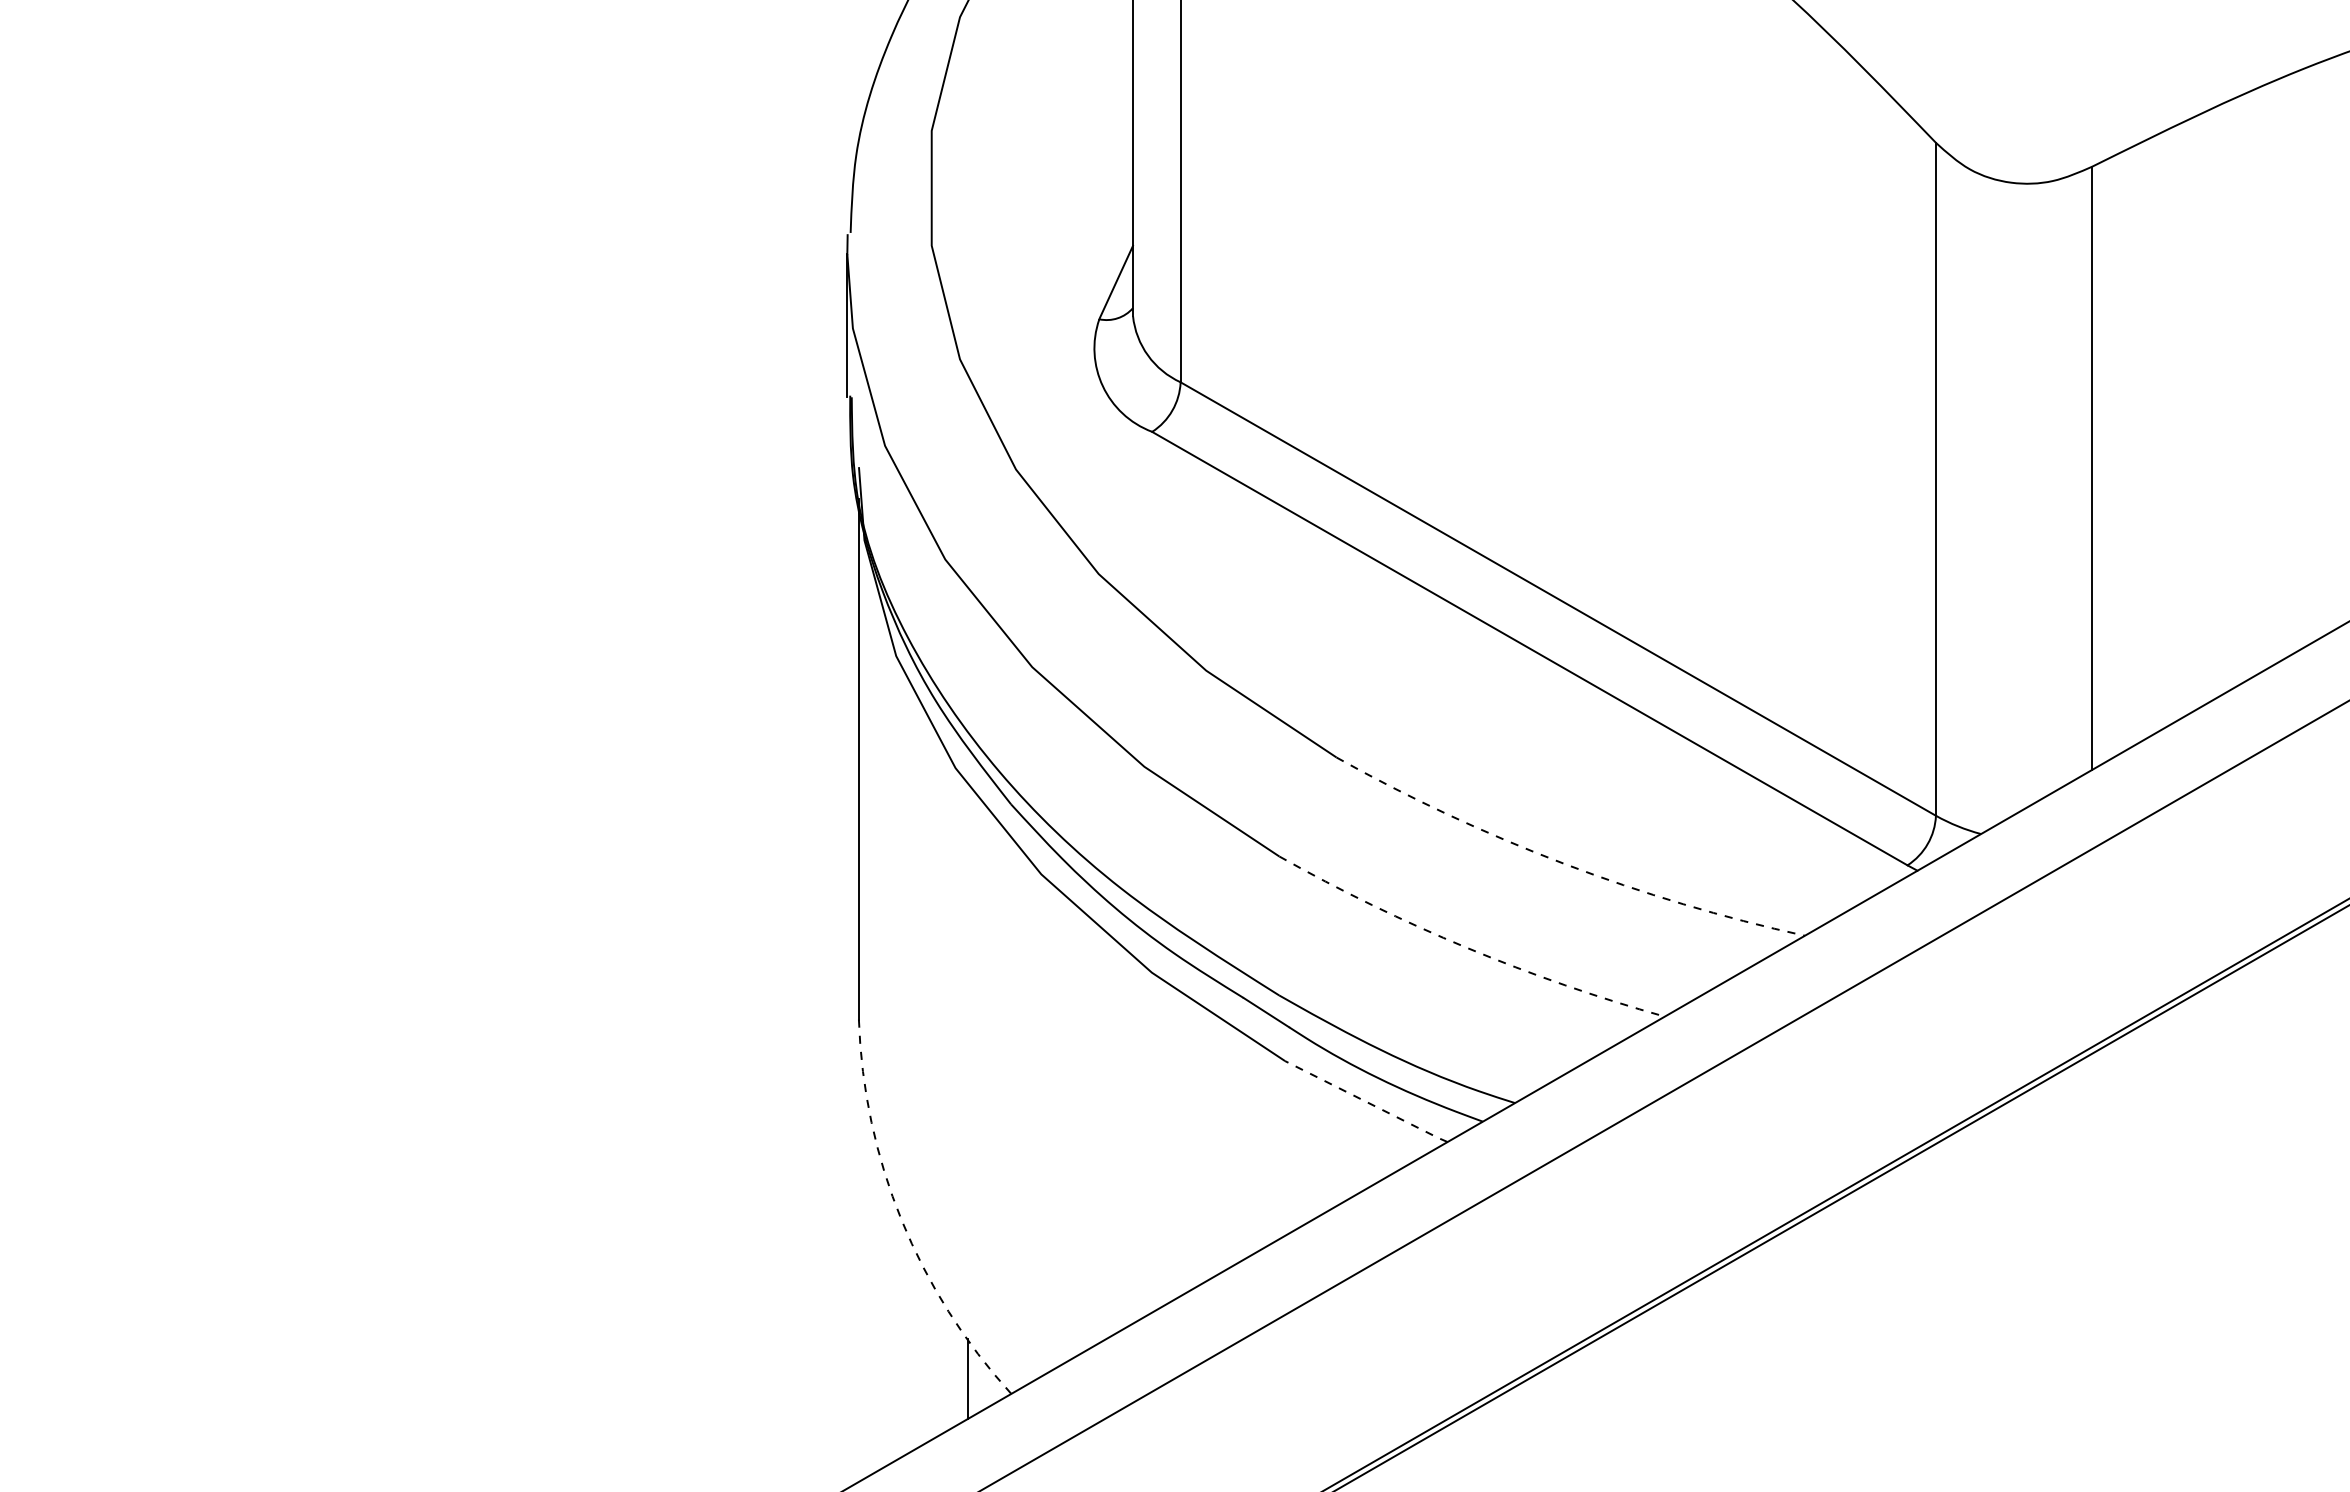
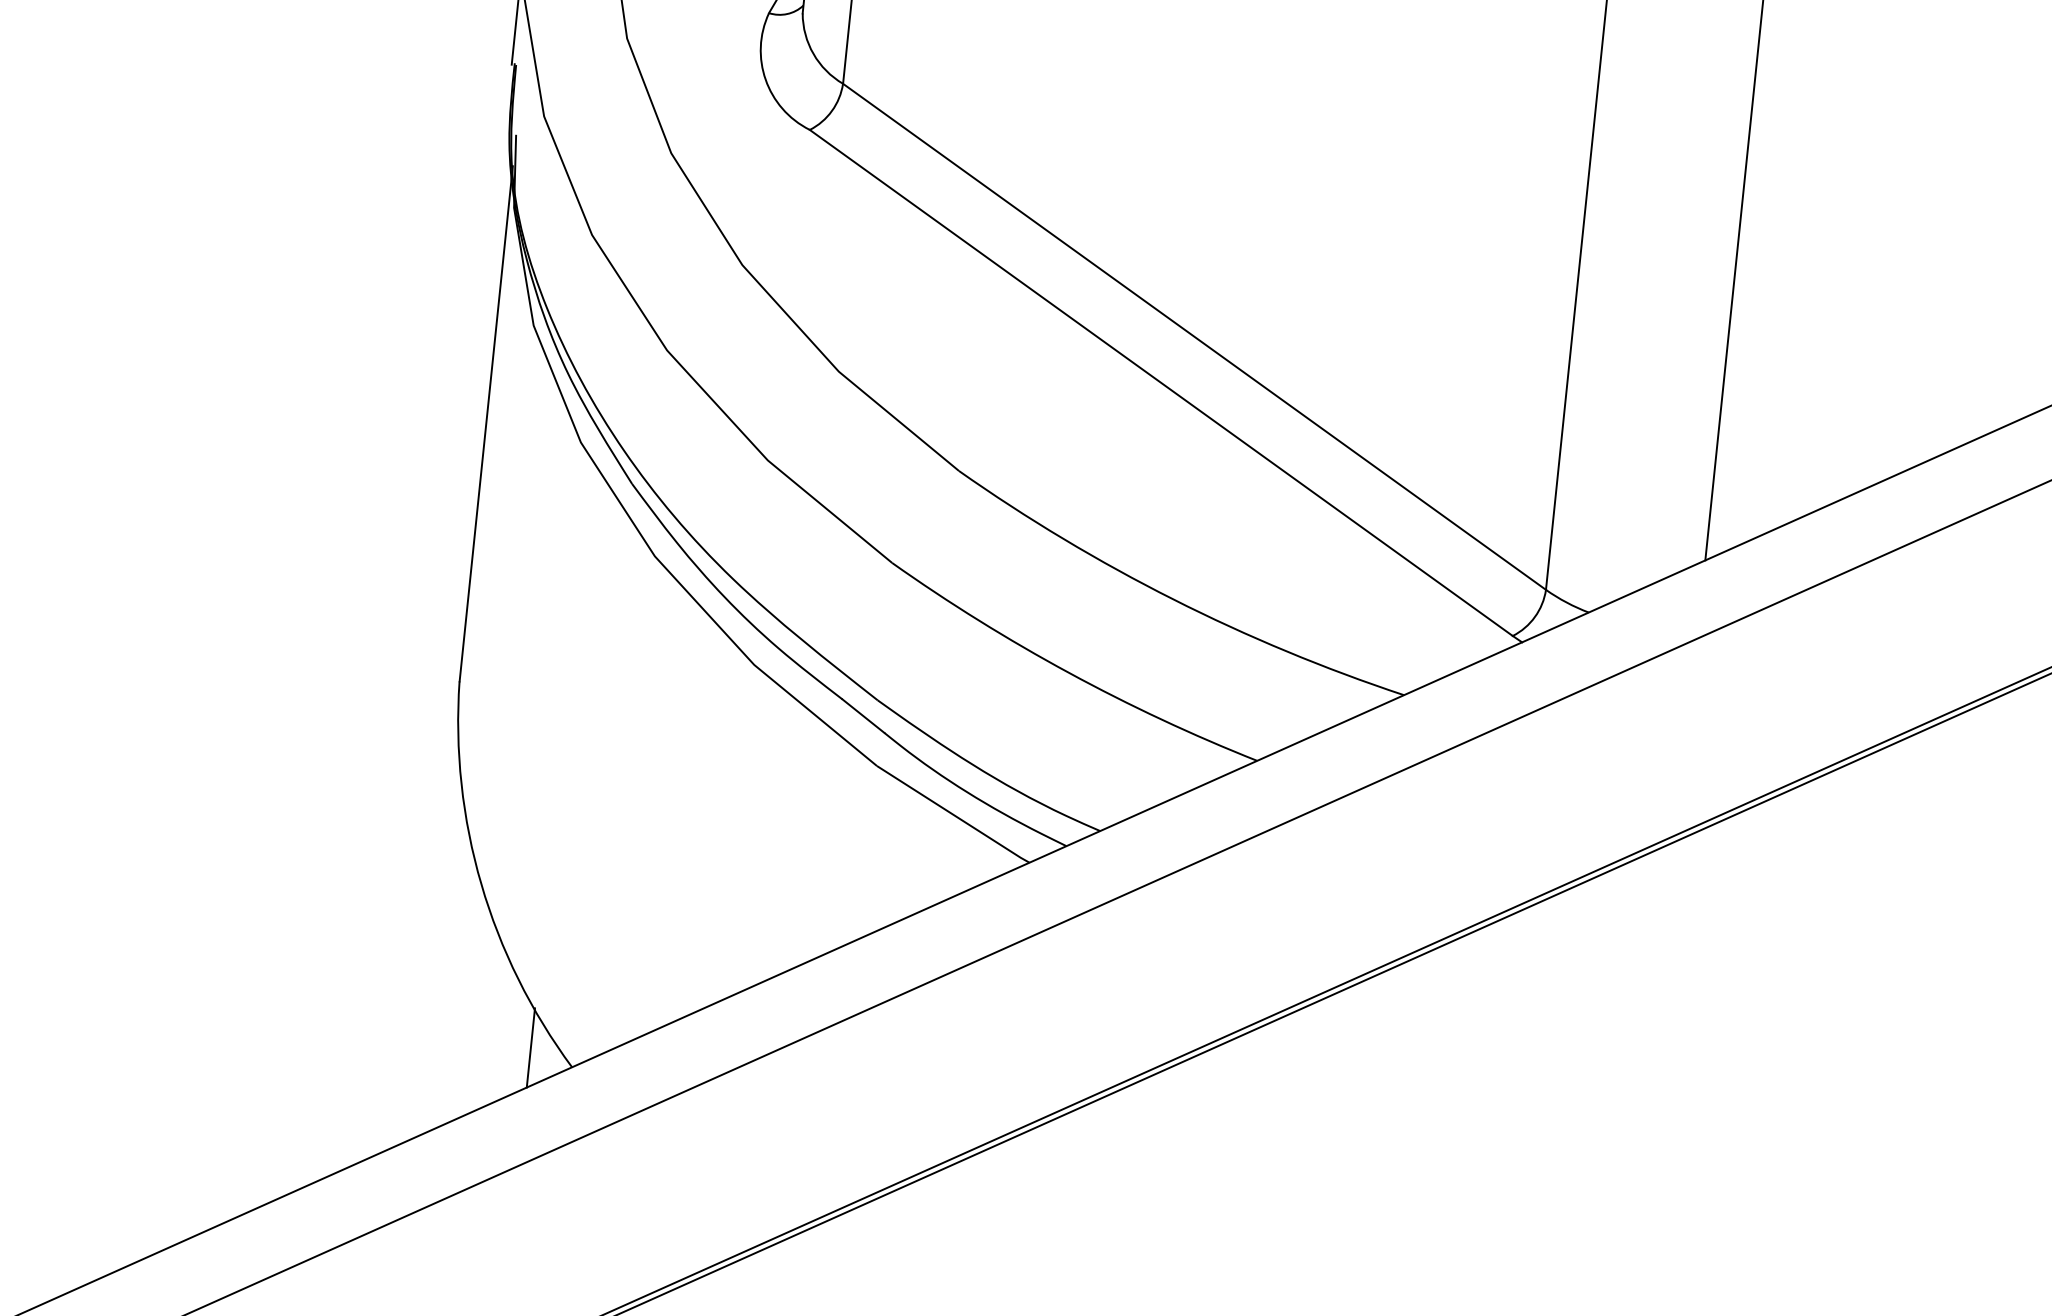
arc: (1564, 863) -> (1173, 599), dashed -> solid
arc: (1467, 948) -> (1068, 673), dashed -> solid
line: (1367, 1102) -> (954, 815), dashed -> solid
arc: (901, 1220) -> (481, 884), dashed -> solid

